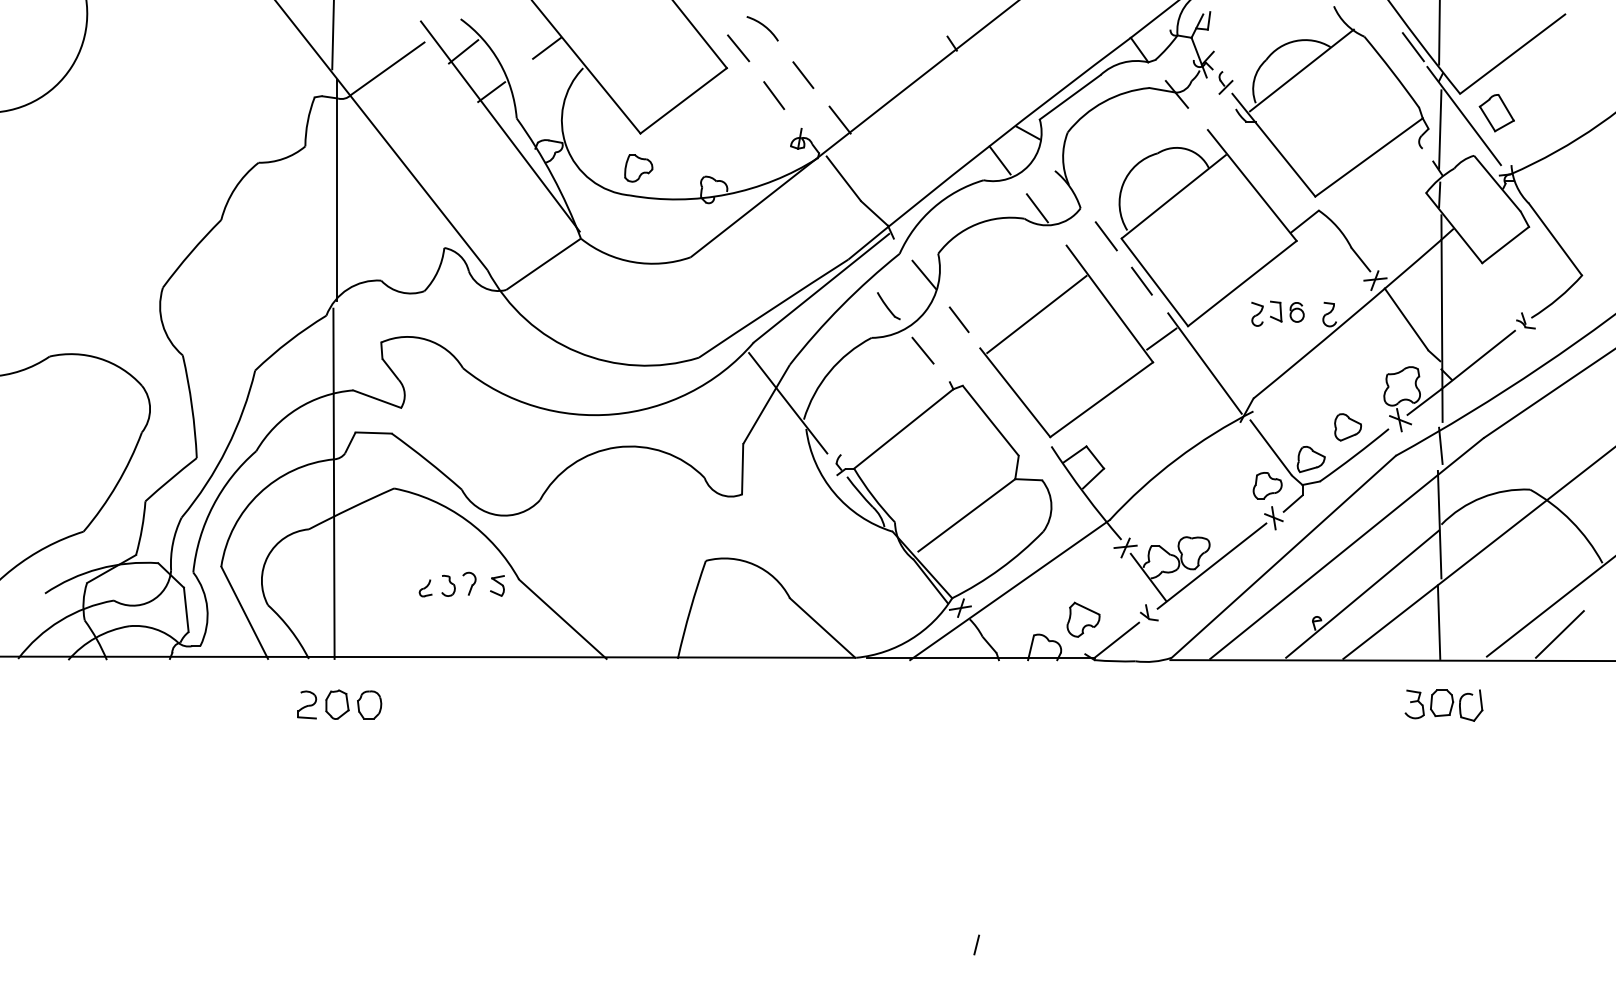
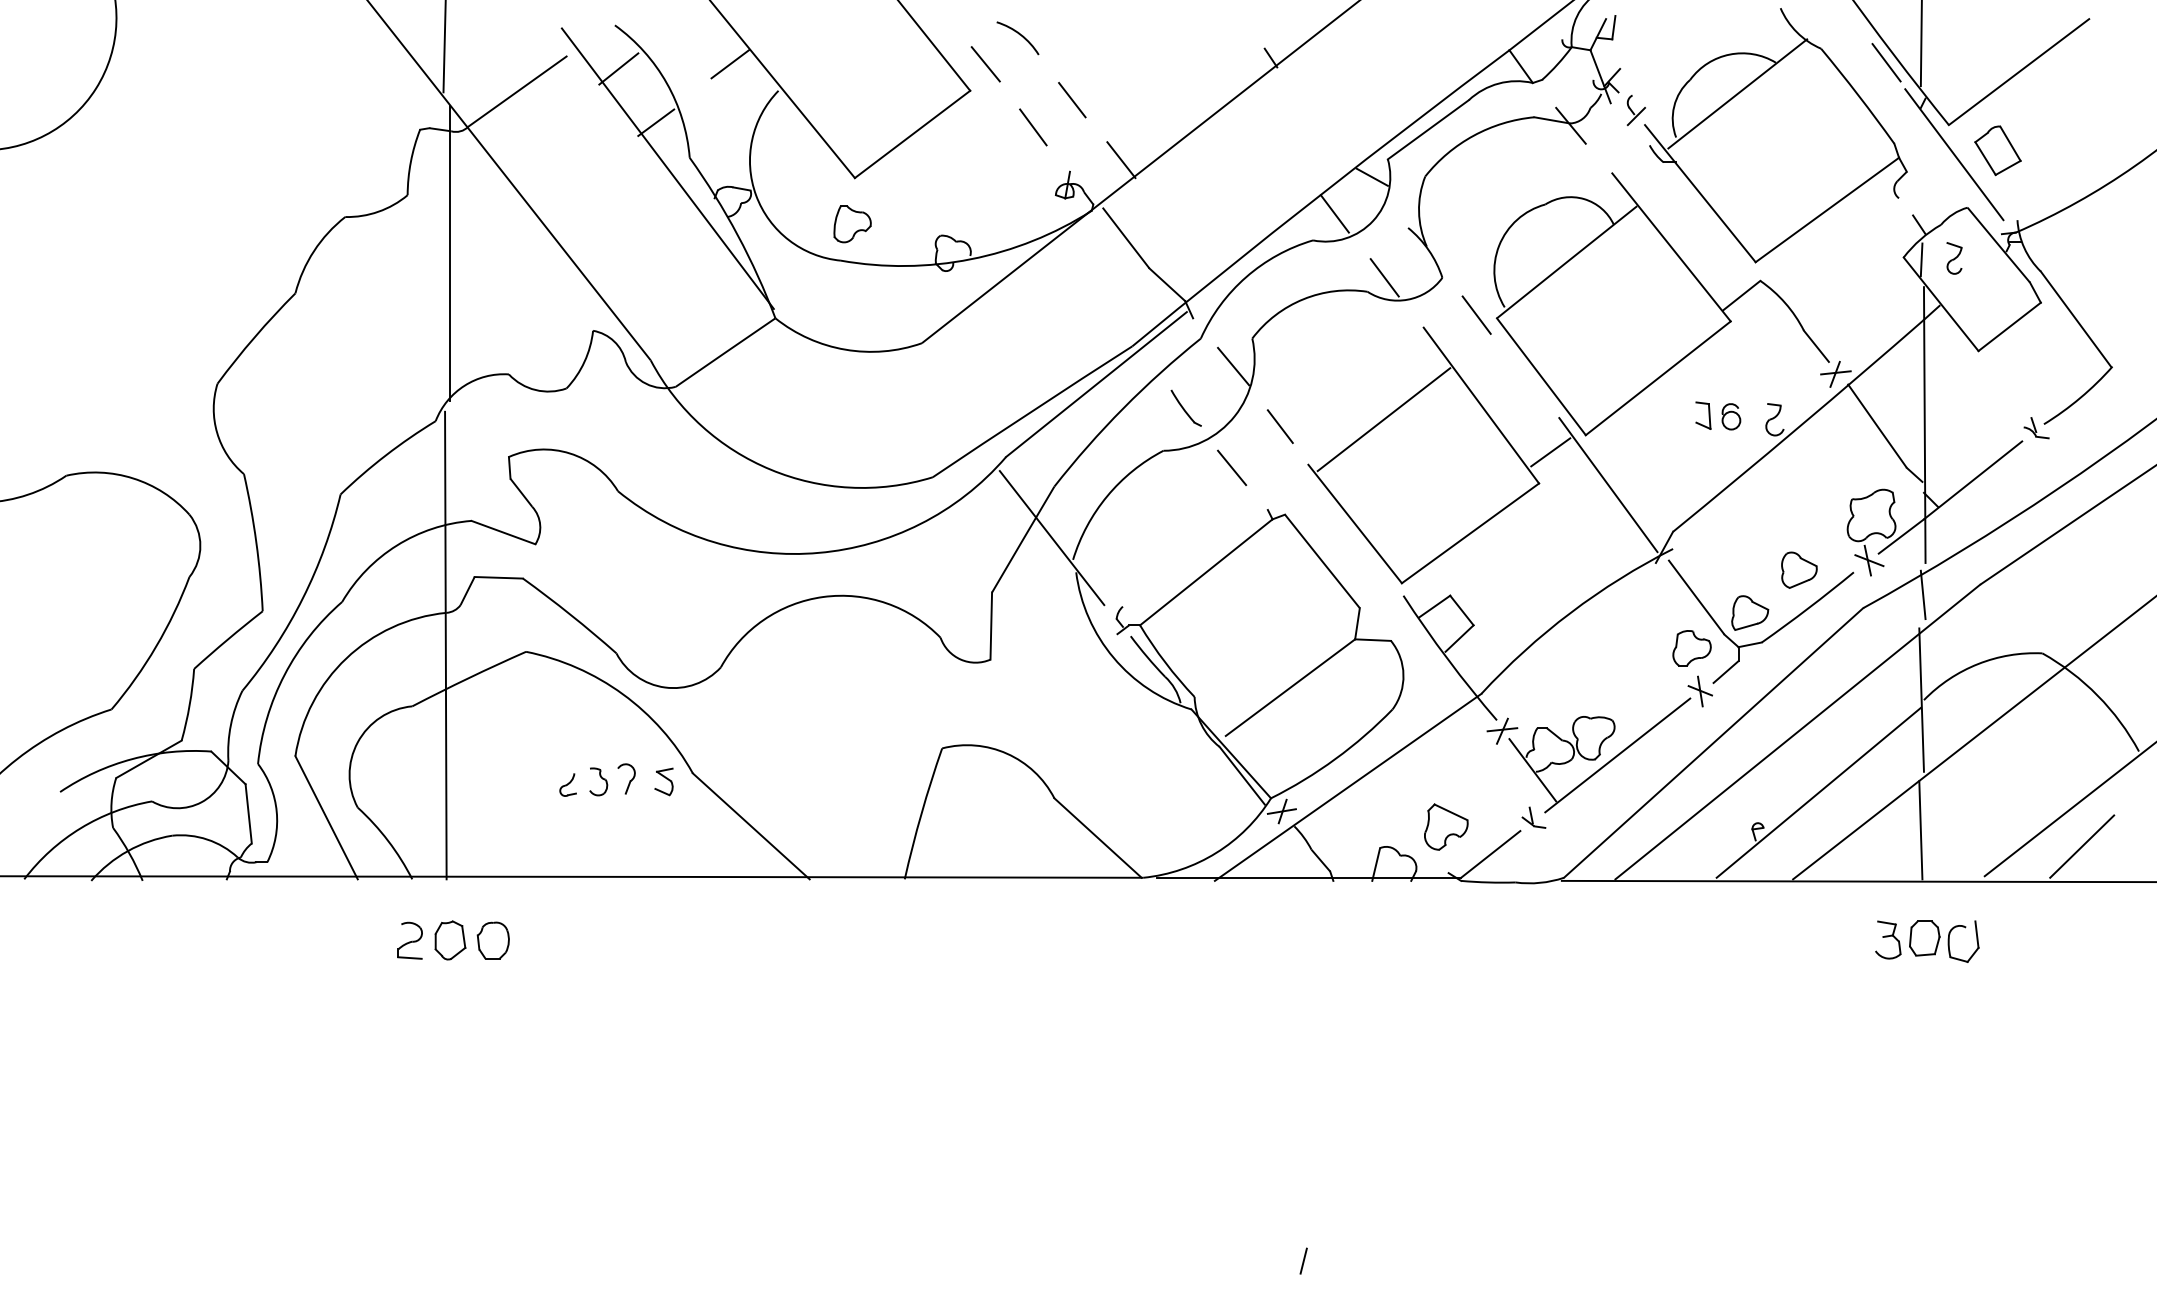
line: (1439, 129) -> (1921, 172), removed
line: (1142, 281) -> (1524, 375), removed
part: (1257, 314) -> (1954, 258), moved

